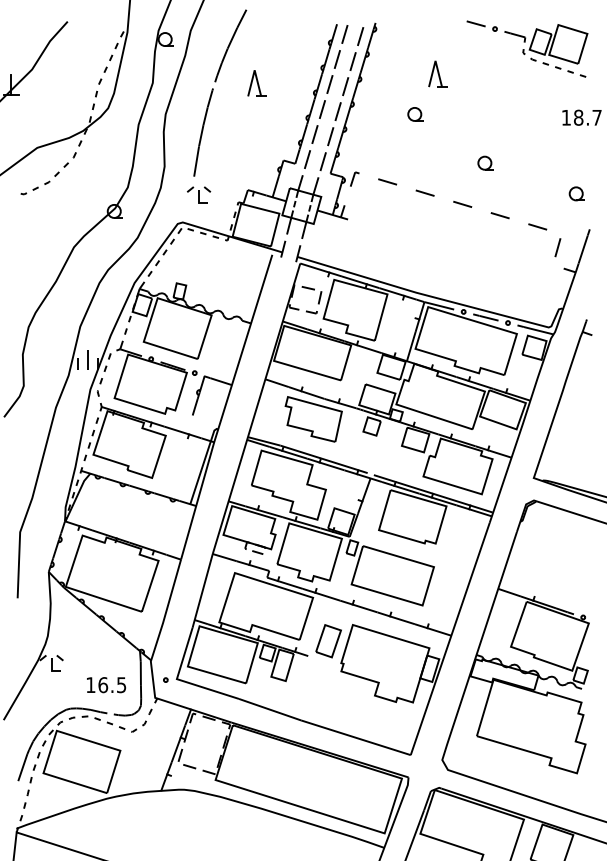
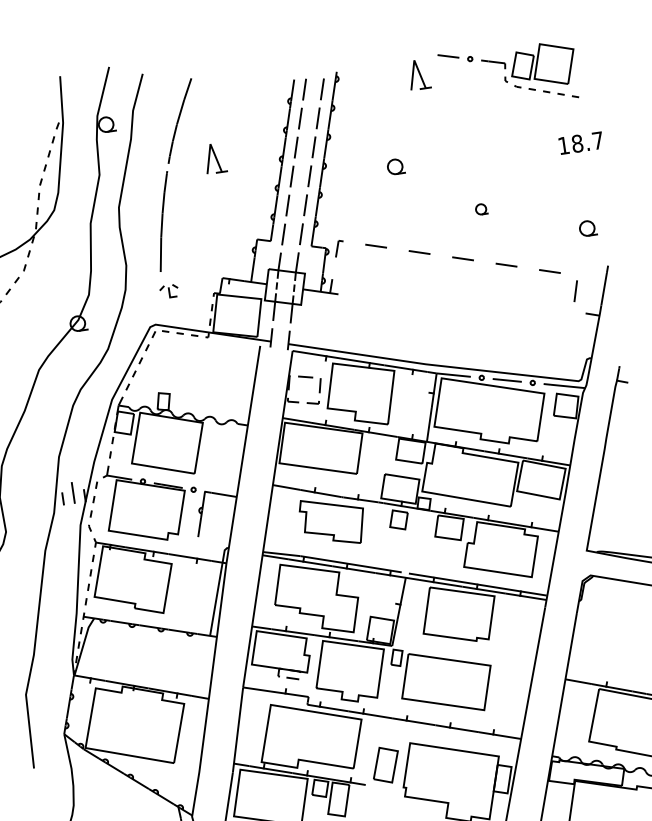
part: (437, 73) -> (418, 73), moved
part: (485, 162) -> (481, 208), size x0.7
part: (199, 194) -> (169, 290), size x0.7

